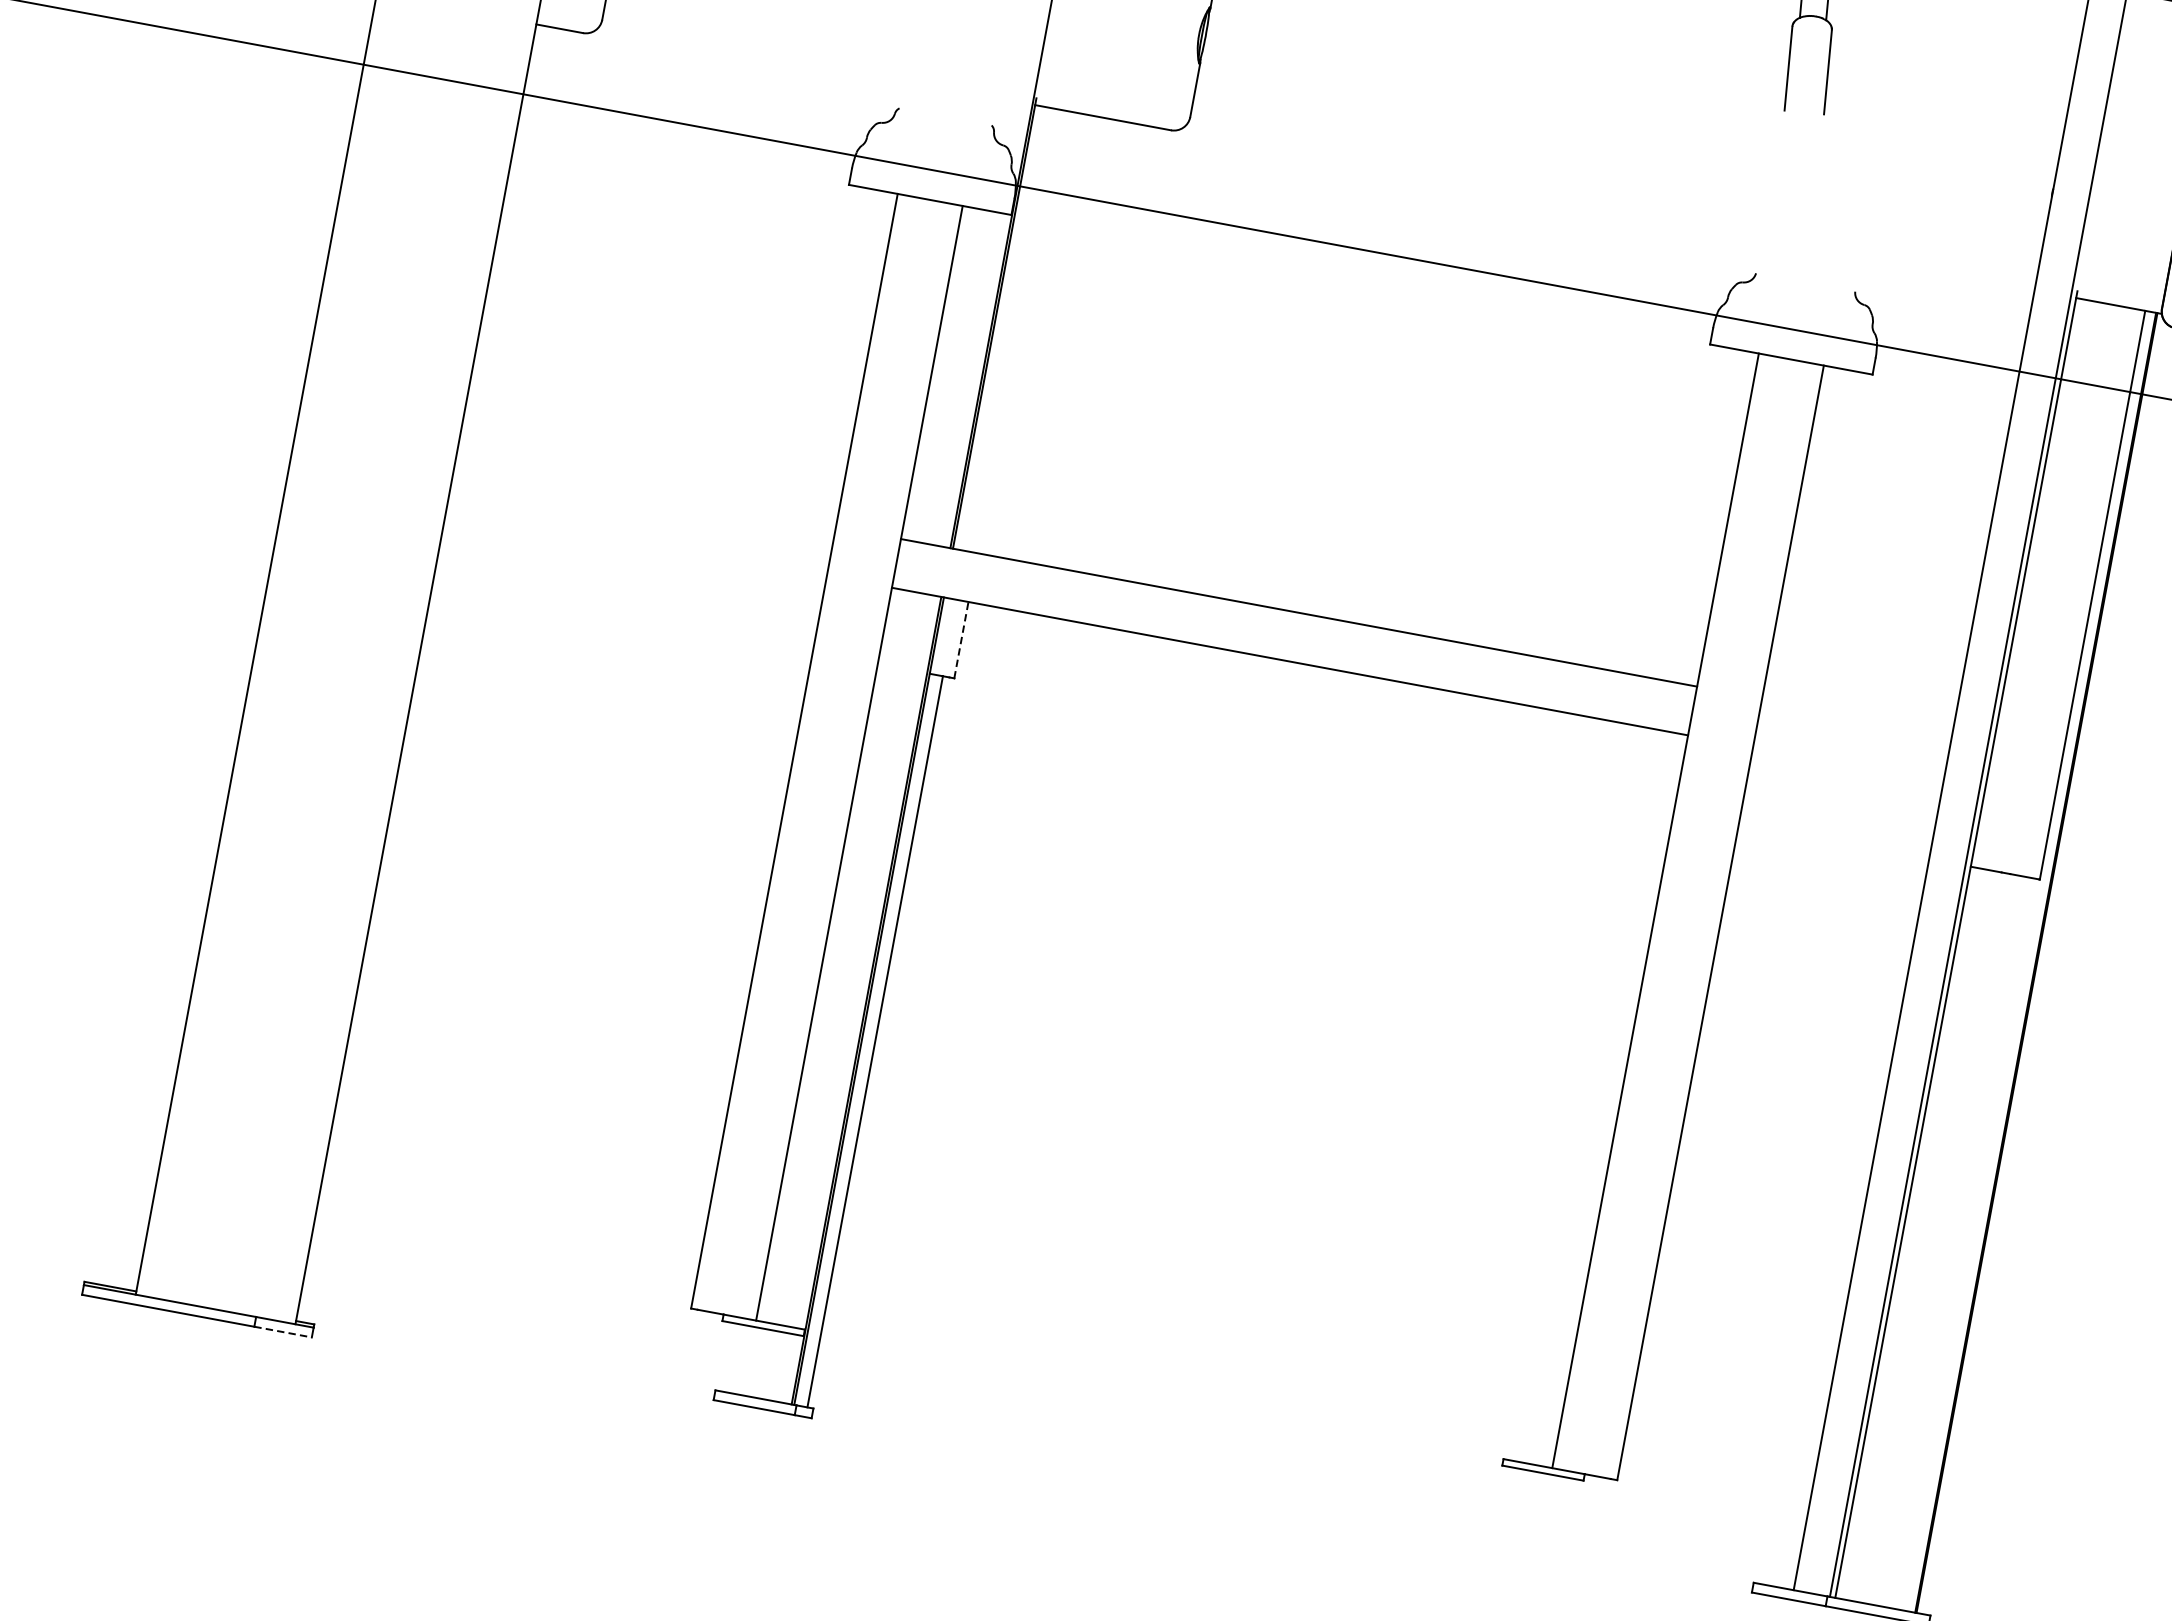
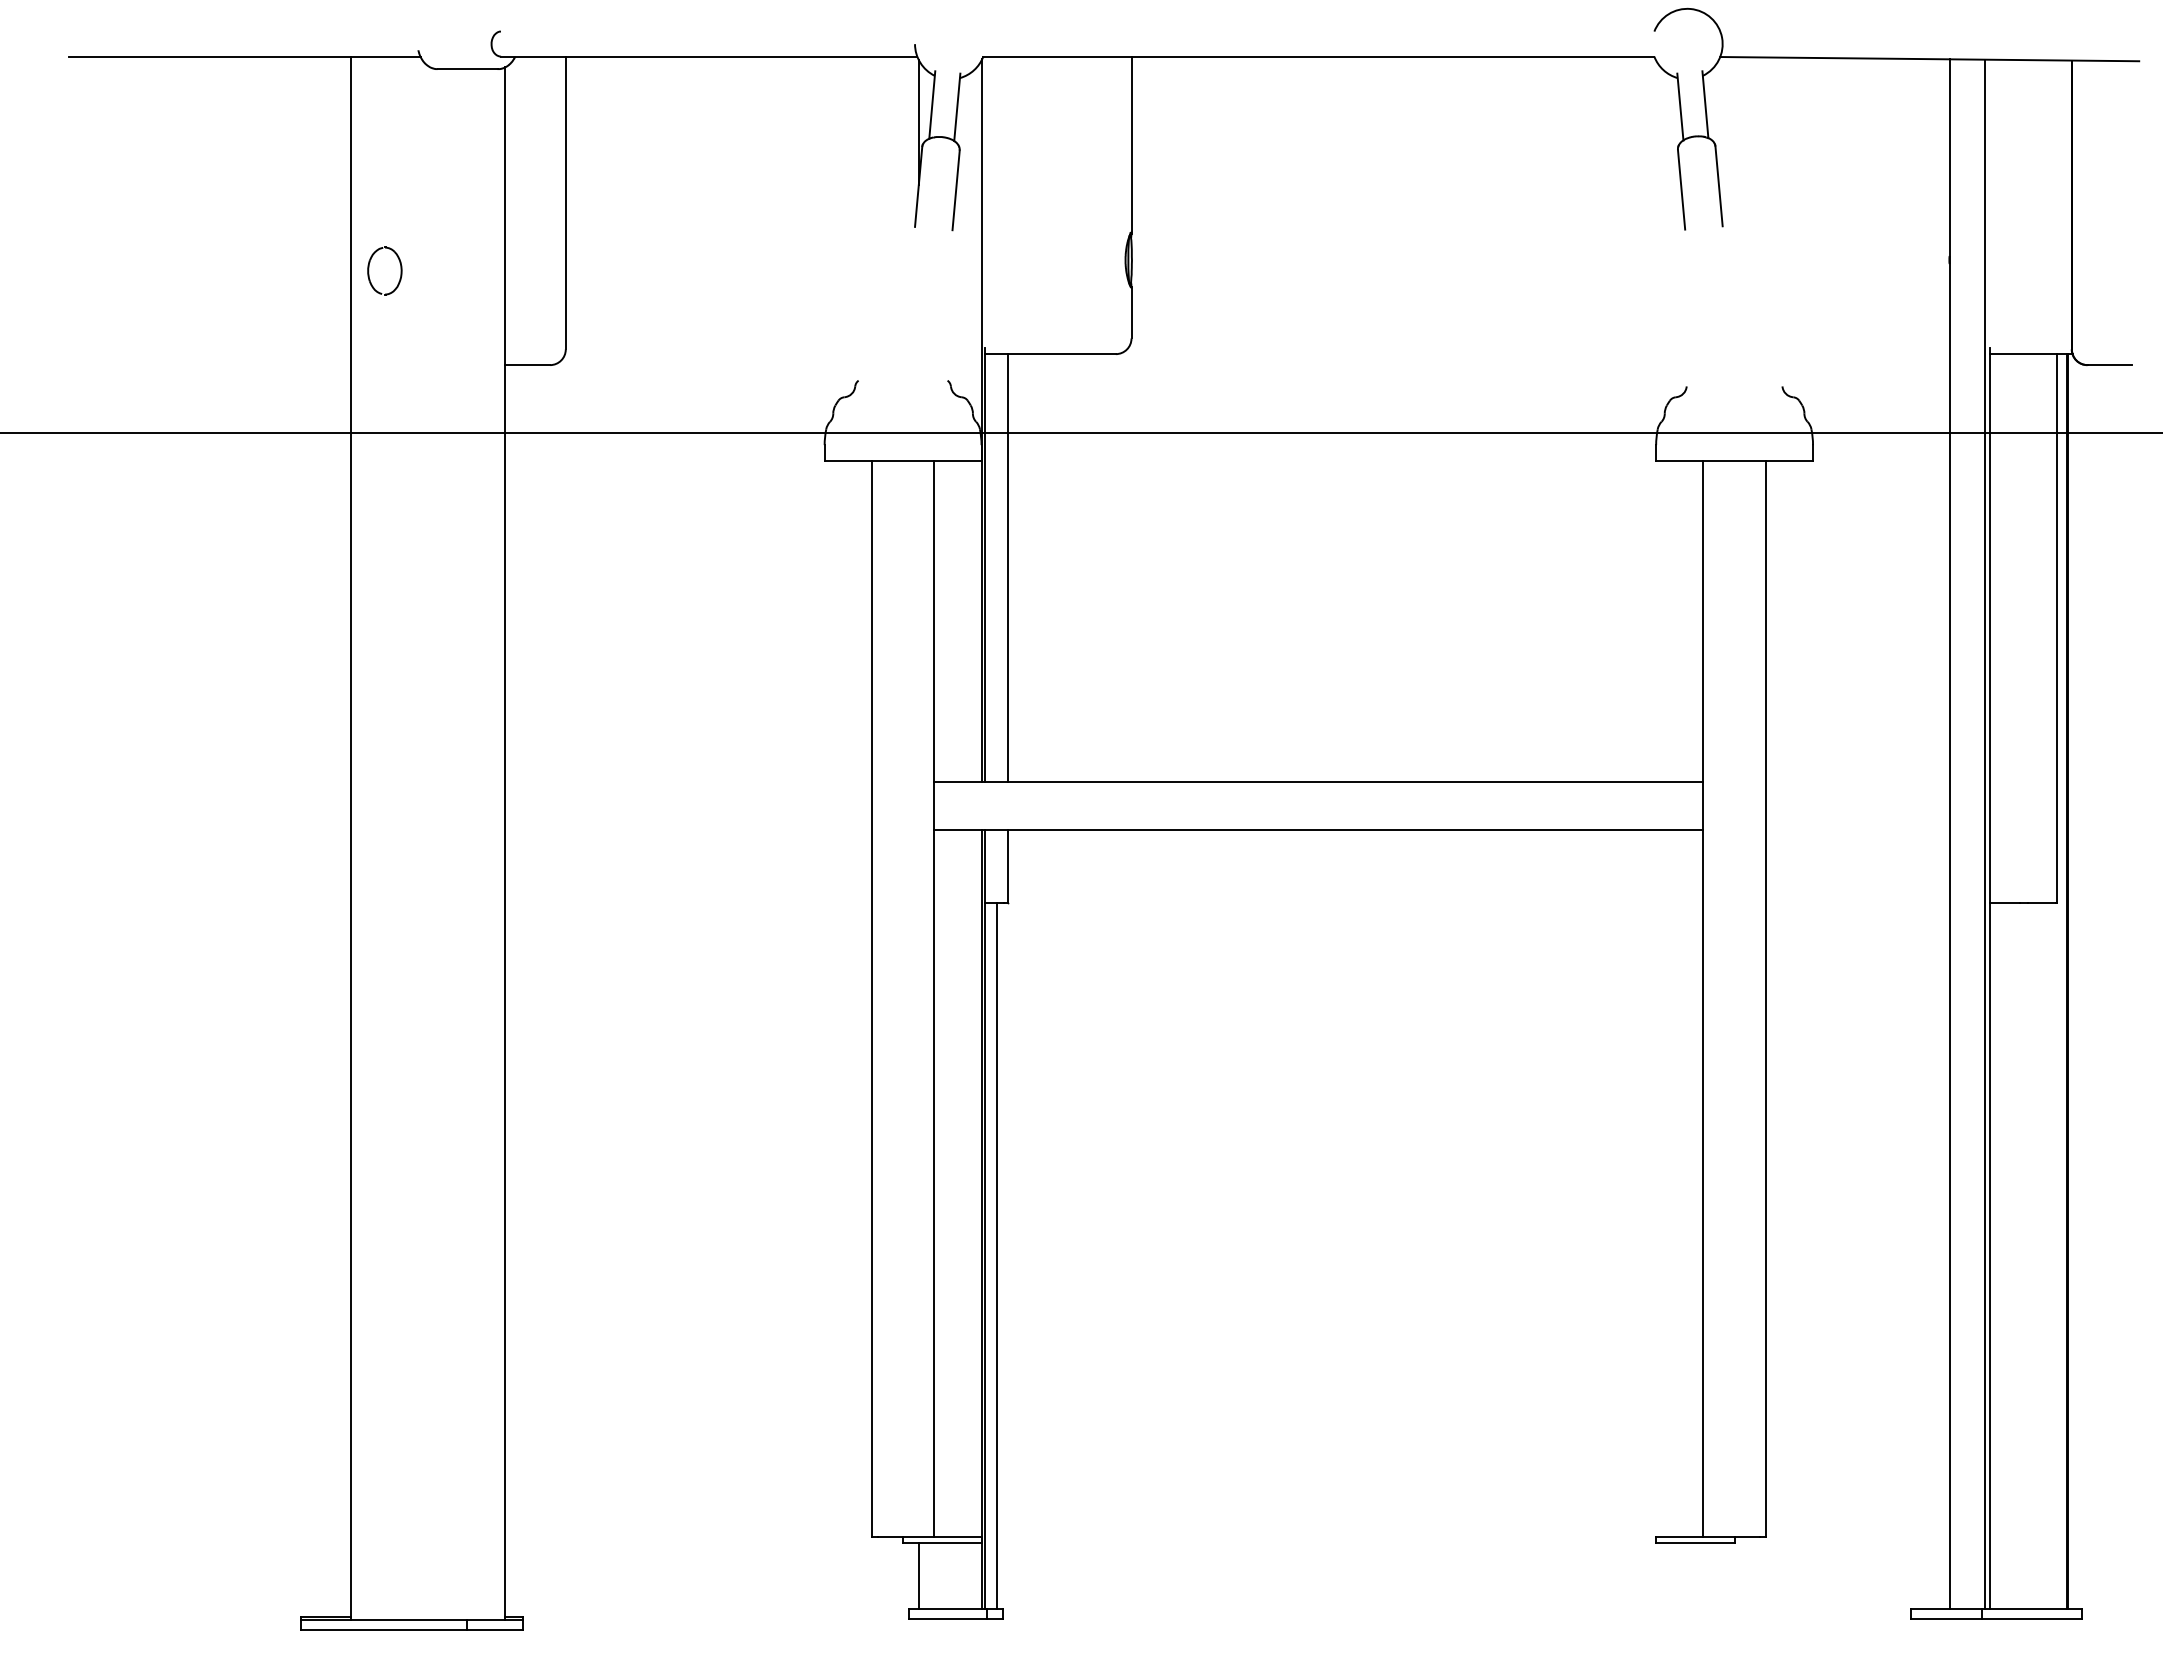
line: (1018, 331) -> (1008, 568), added
line: (961, 640) -> (1008, 866), dashed -> solid
line: (282, 1331) -> (494, 1629), dashed -> solid
line: (732, 1358) -> (918, 1576), added

